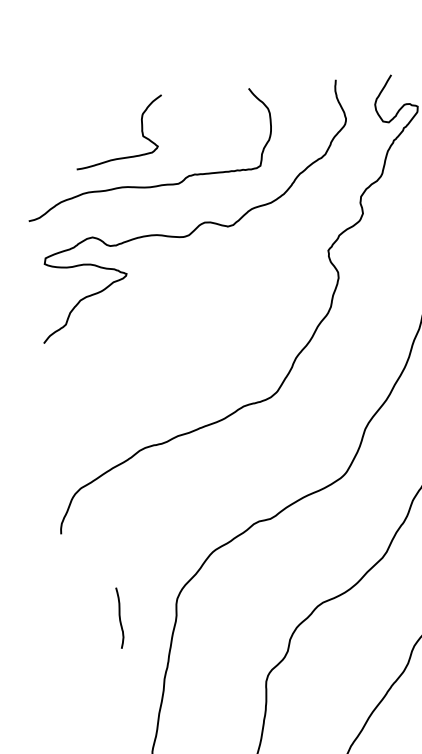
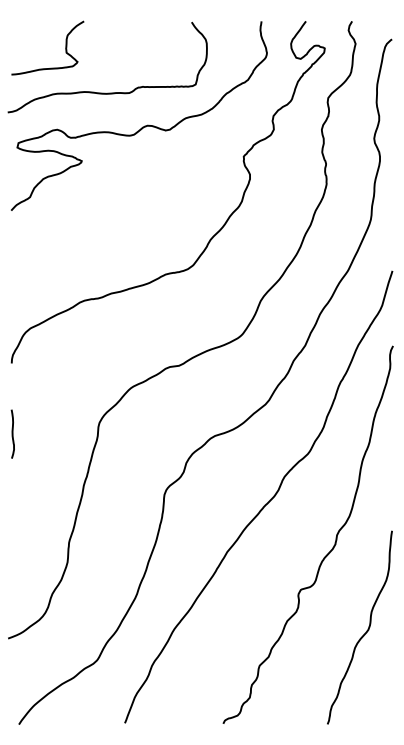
curve: (141, 129) -> (65, 47), moved
curve: (119, 617) -> (12, 433), moved

